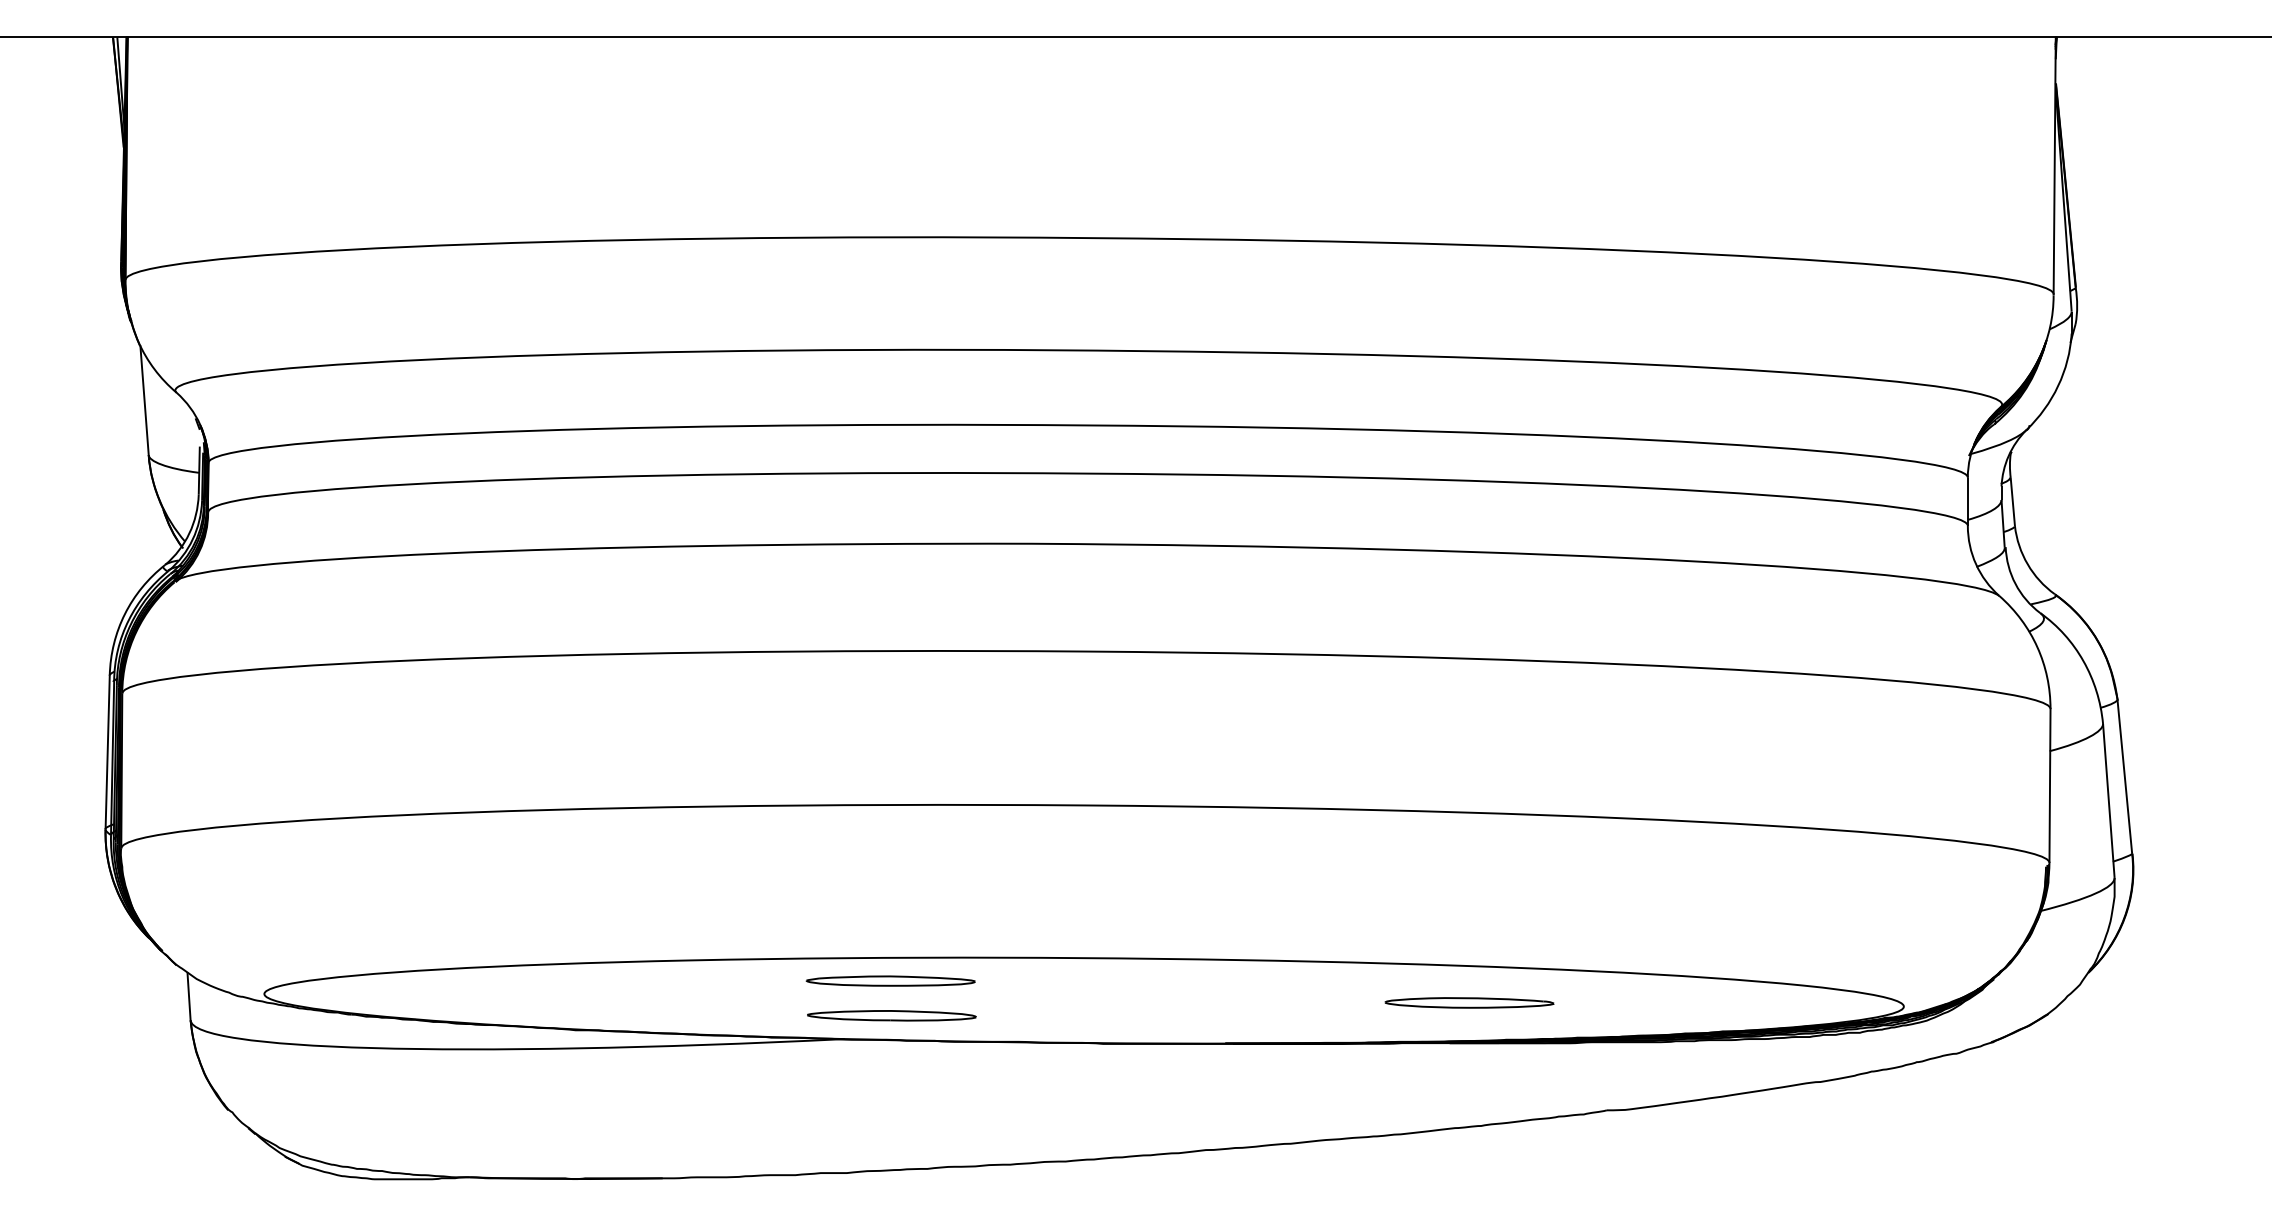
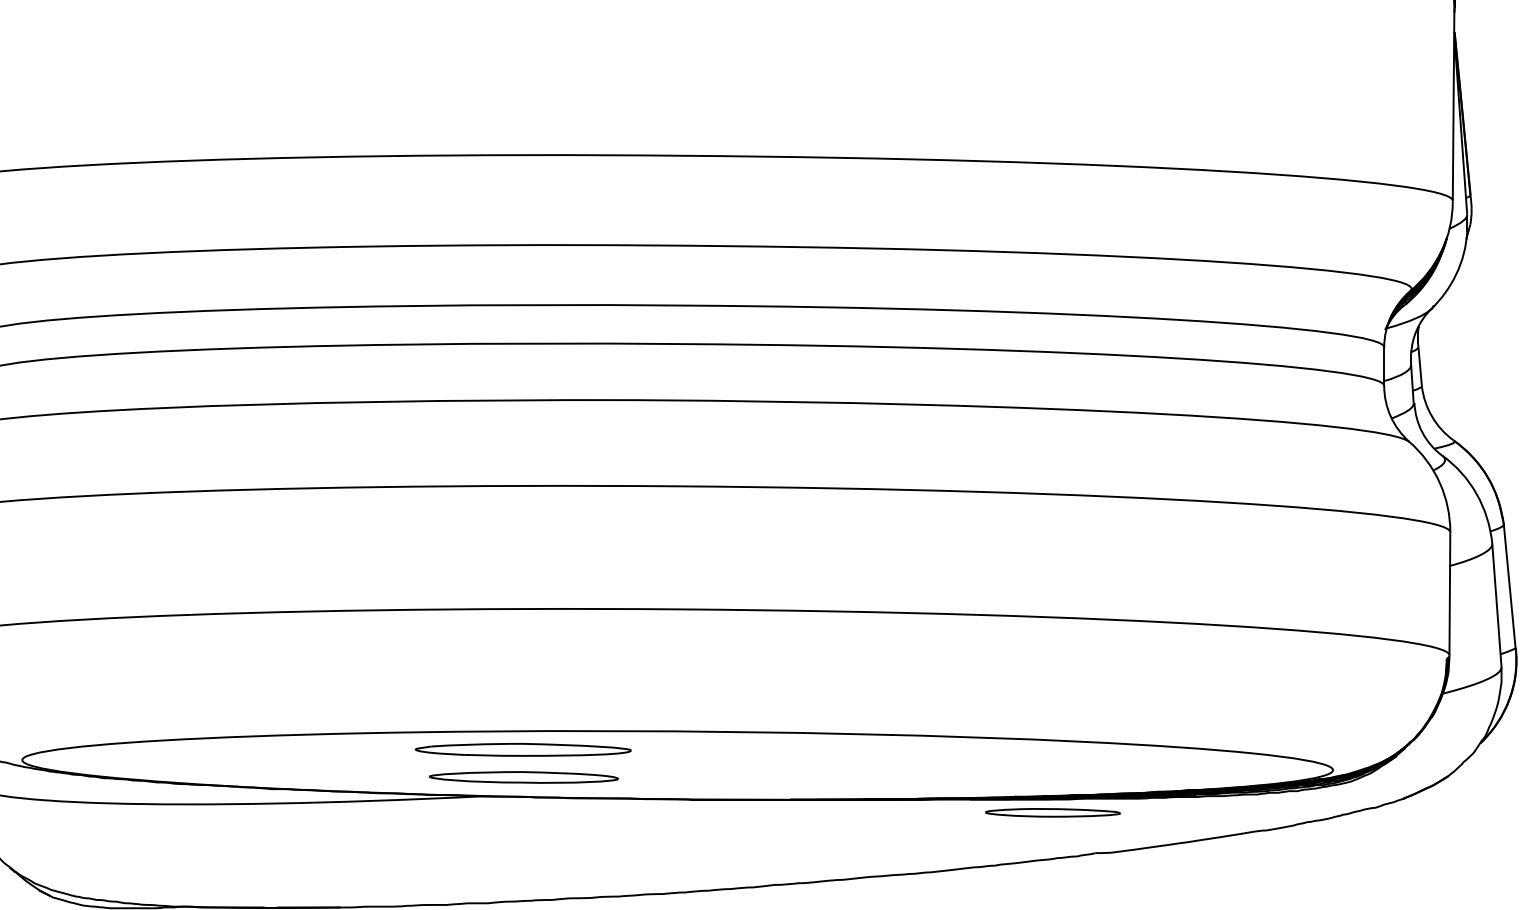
part: (890, 980) -> (522, 749), size x1.6
part: (1469, 1002) -> (1052, 812), moved
part: (891, 1015) -> (523, 777), size x1.4

